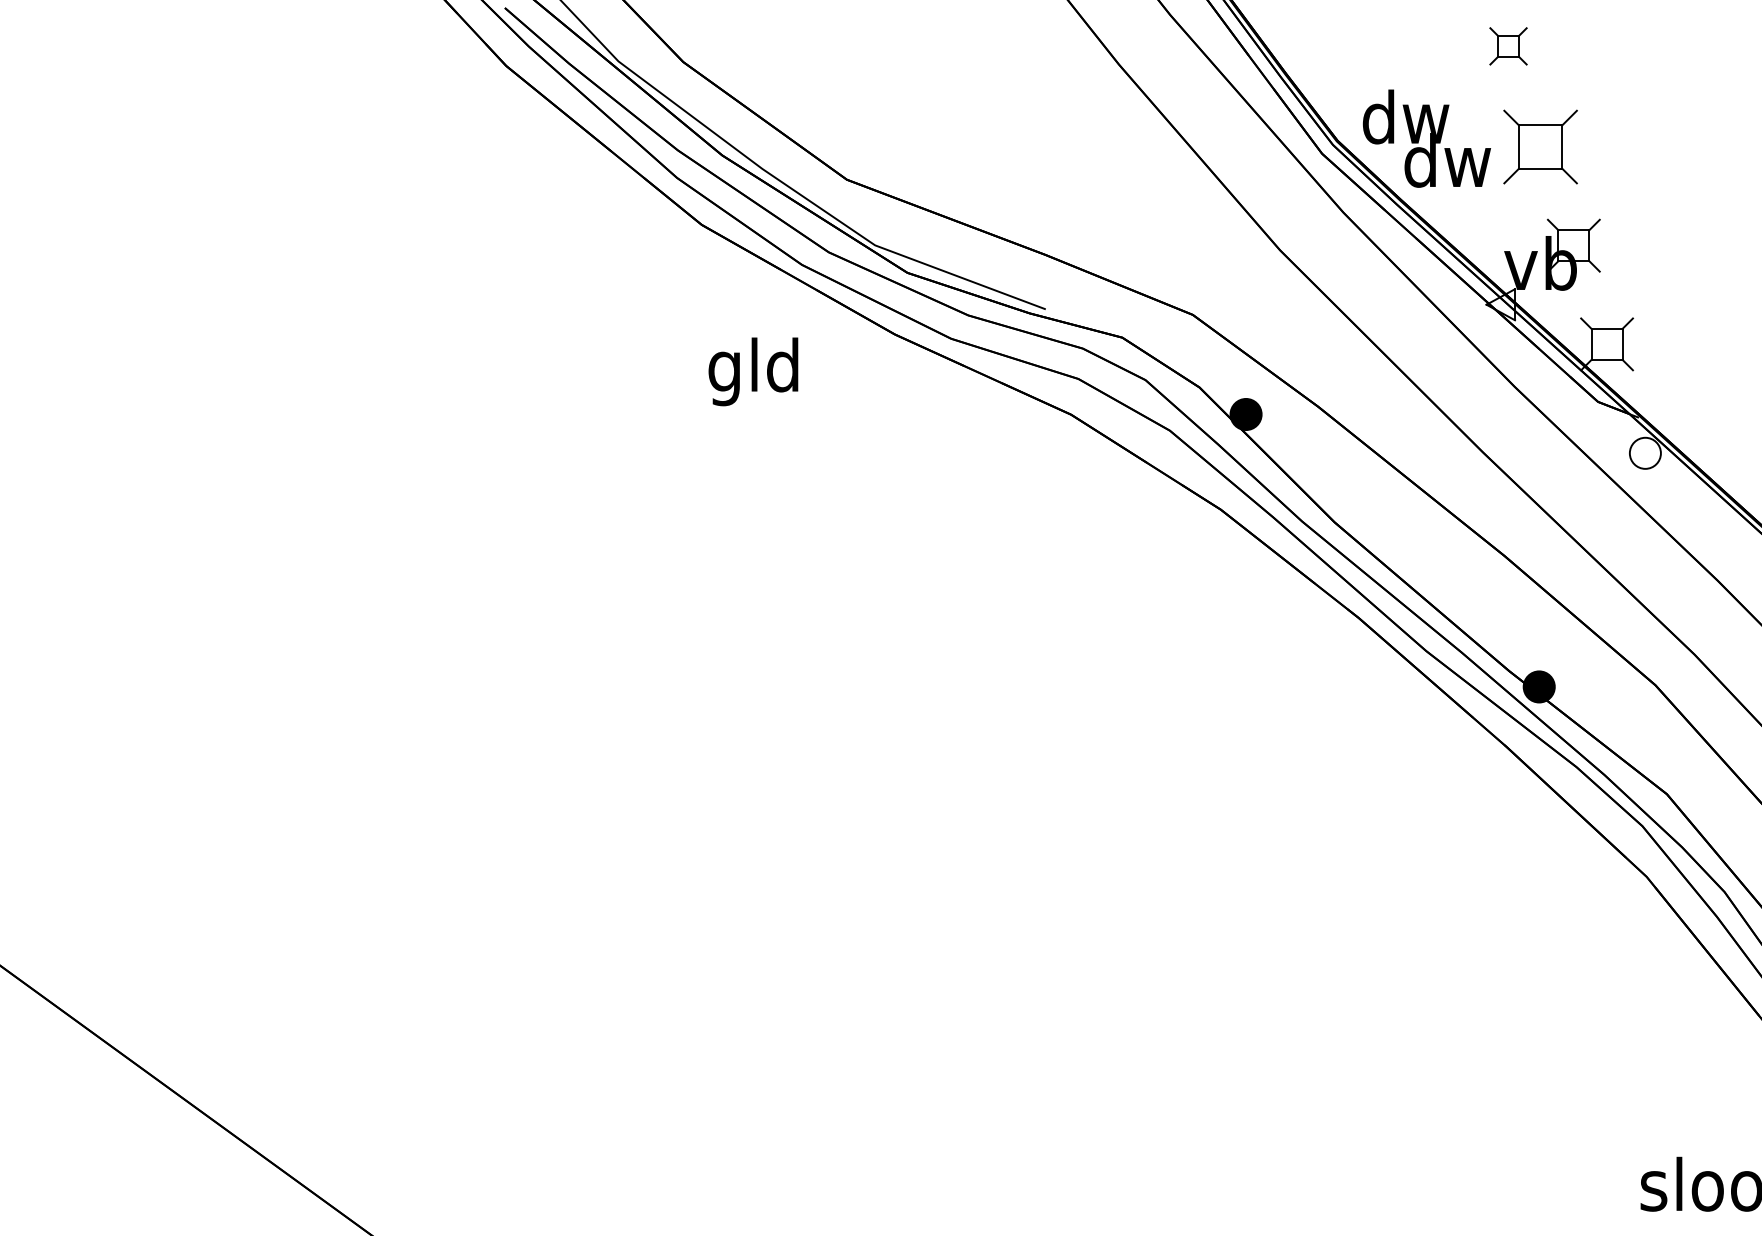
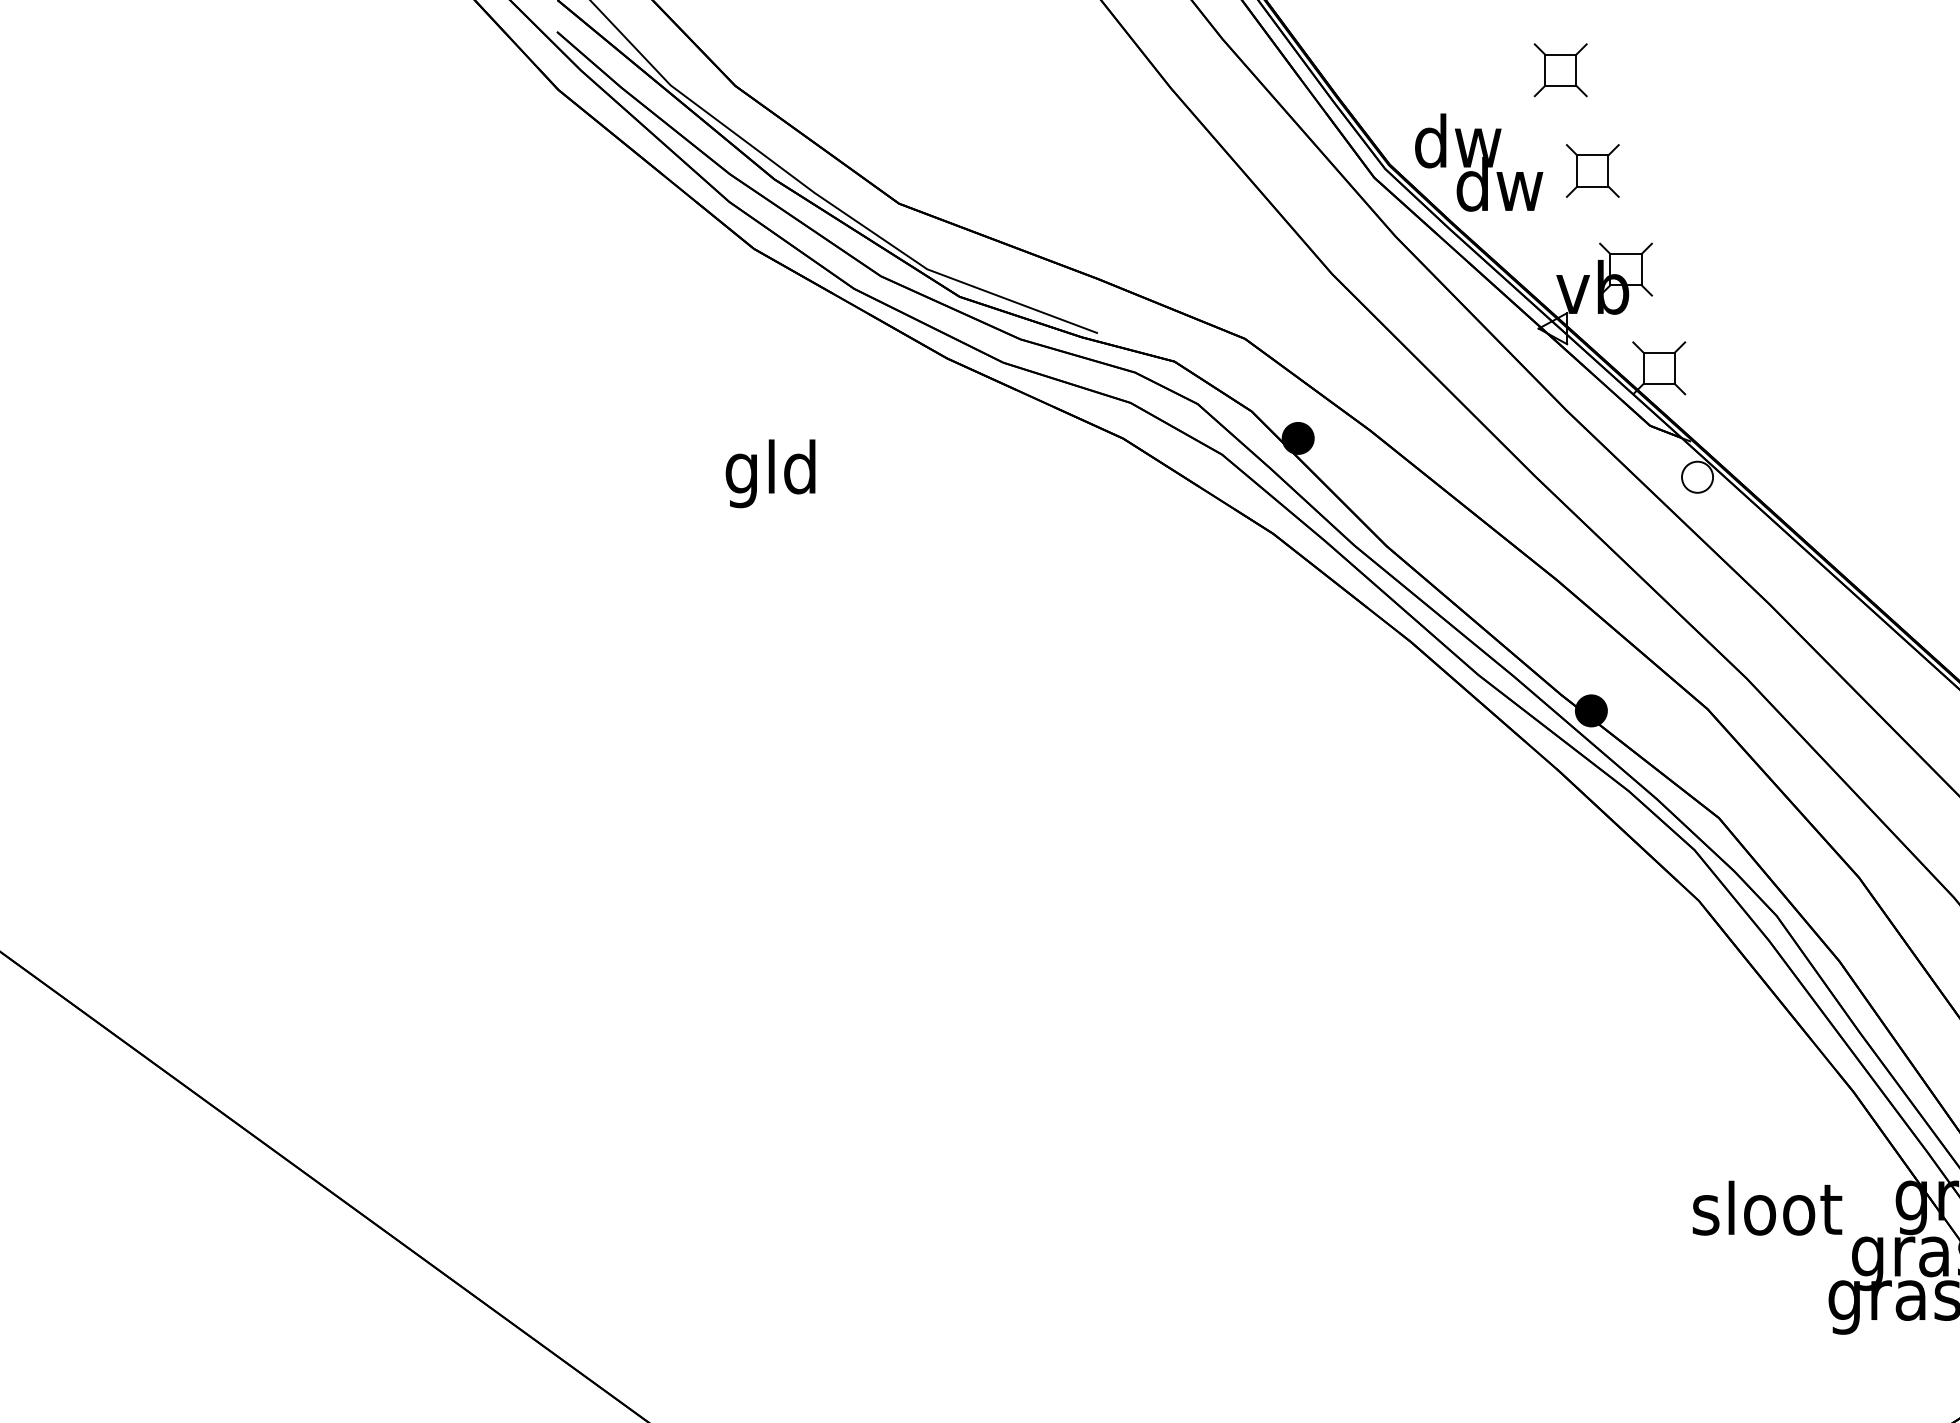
part: (1508, 46) -> (1560, 70), size x1.43
part: (1540, 146) -> (1592, 170), size x0.71
text: (753, 371) -> (770, 473), moved

